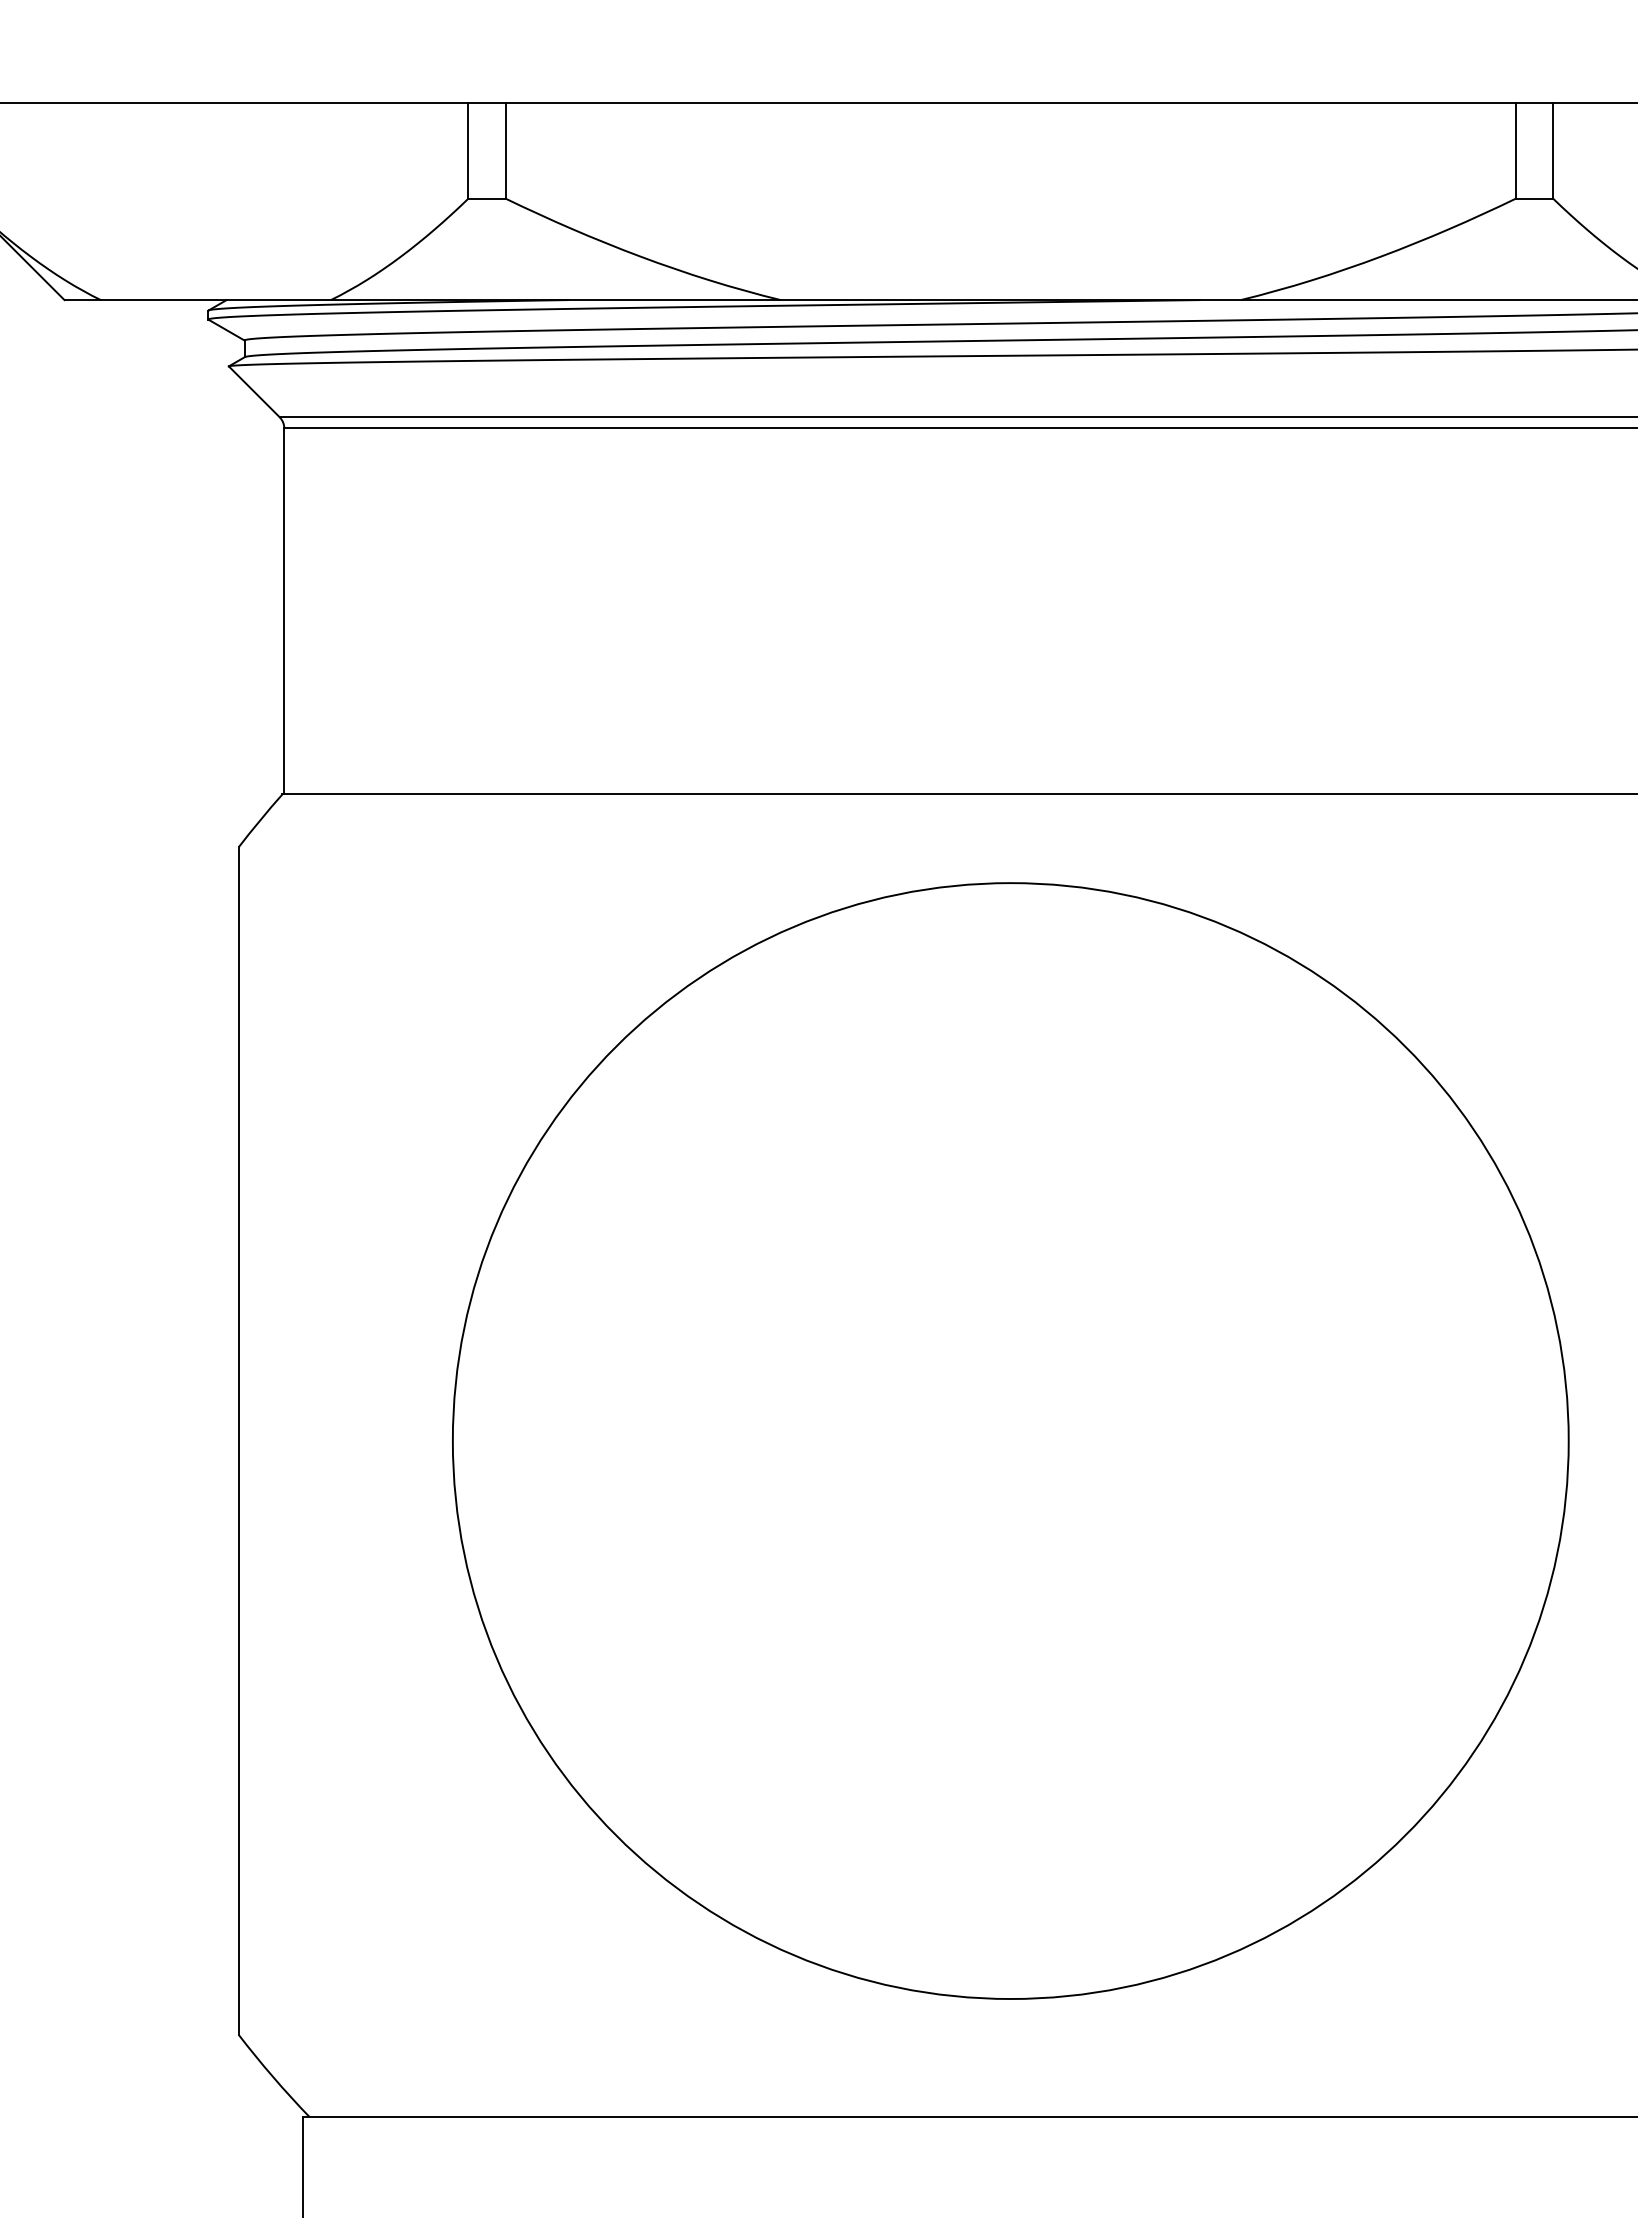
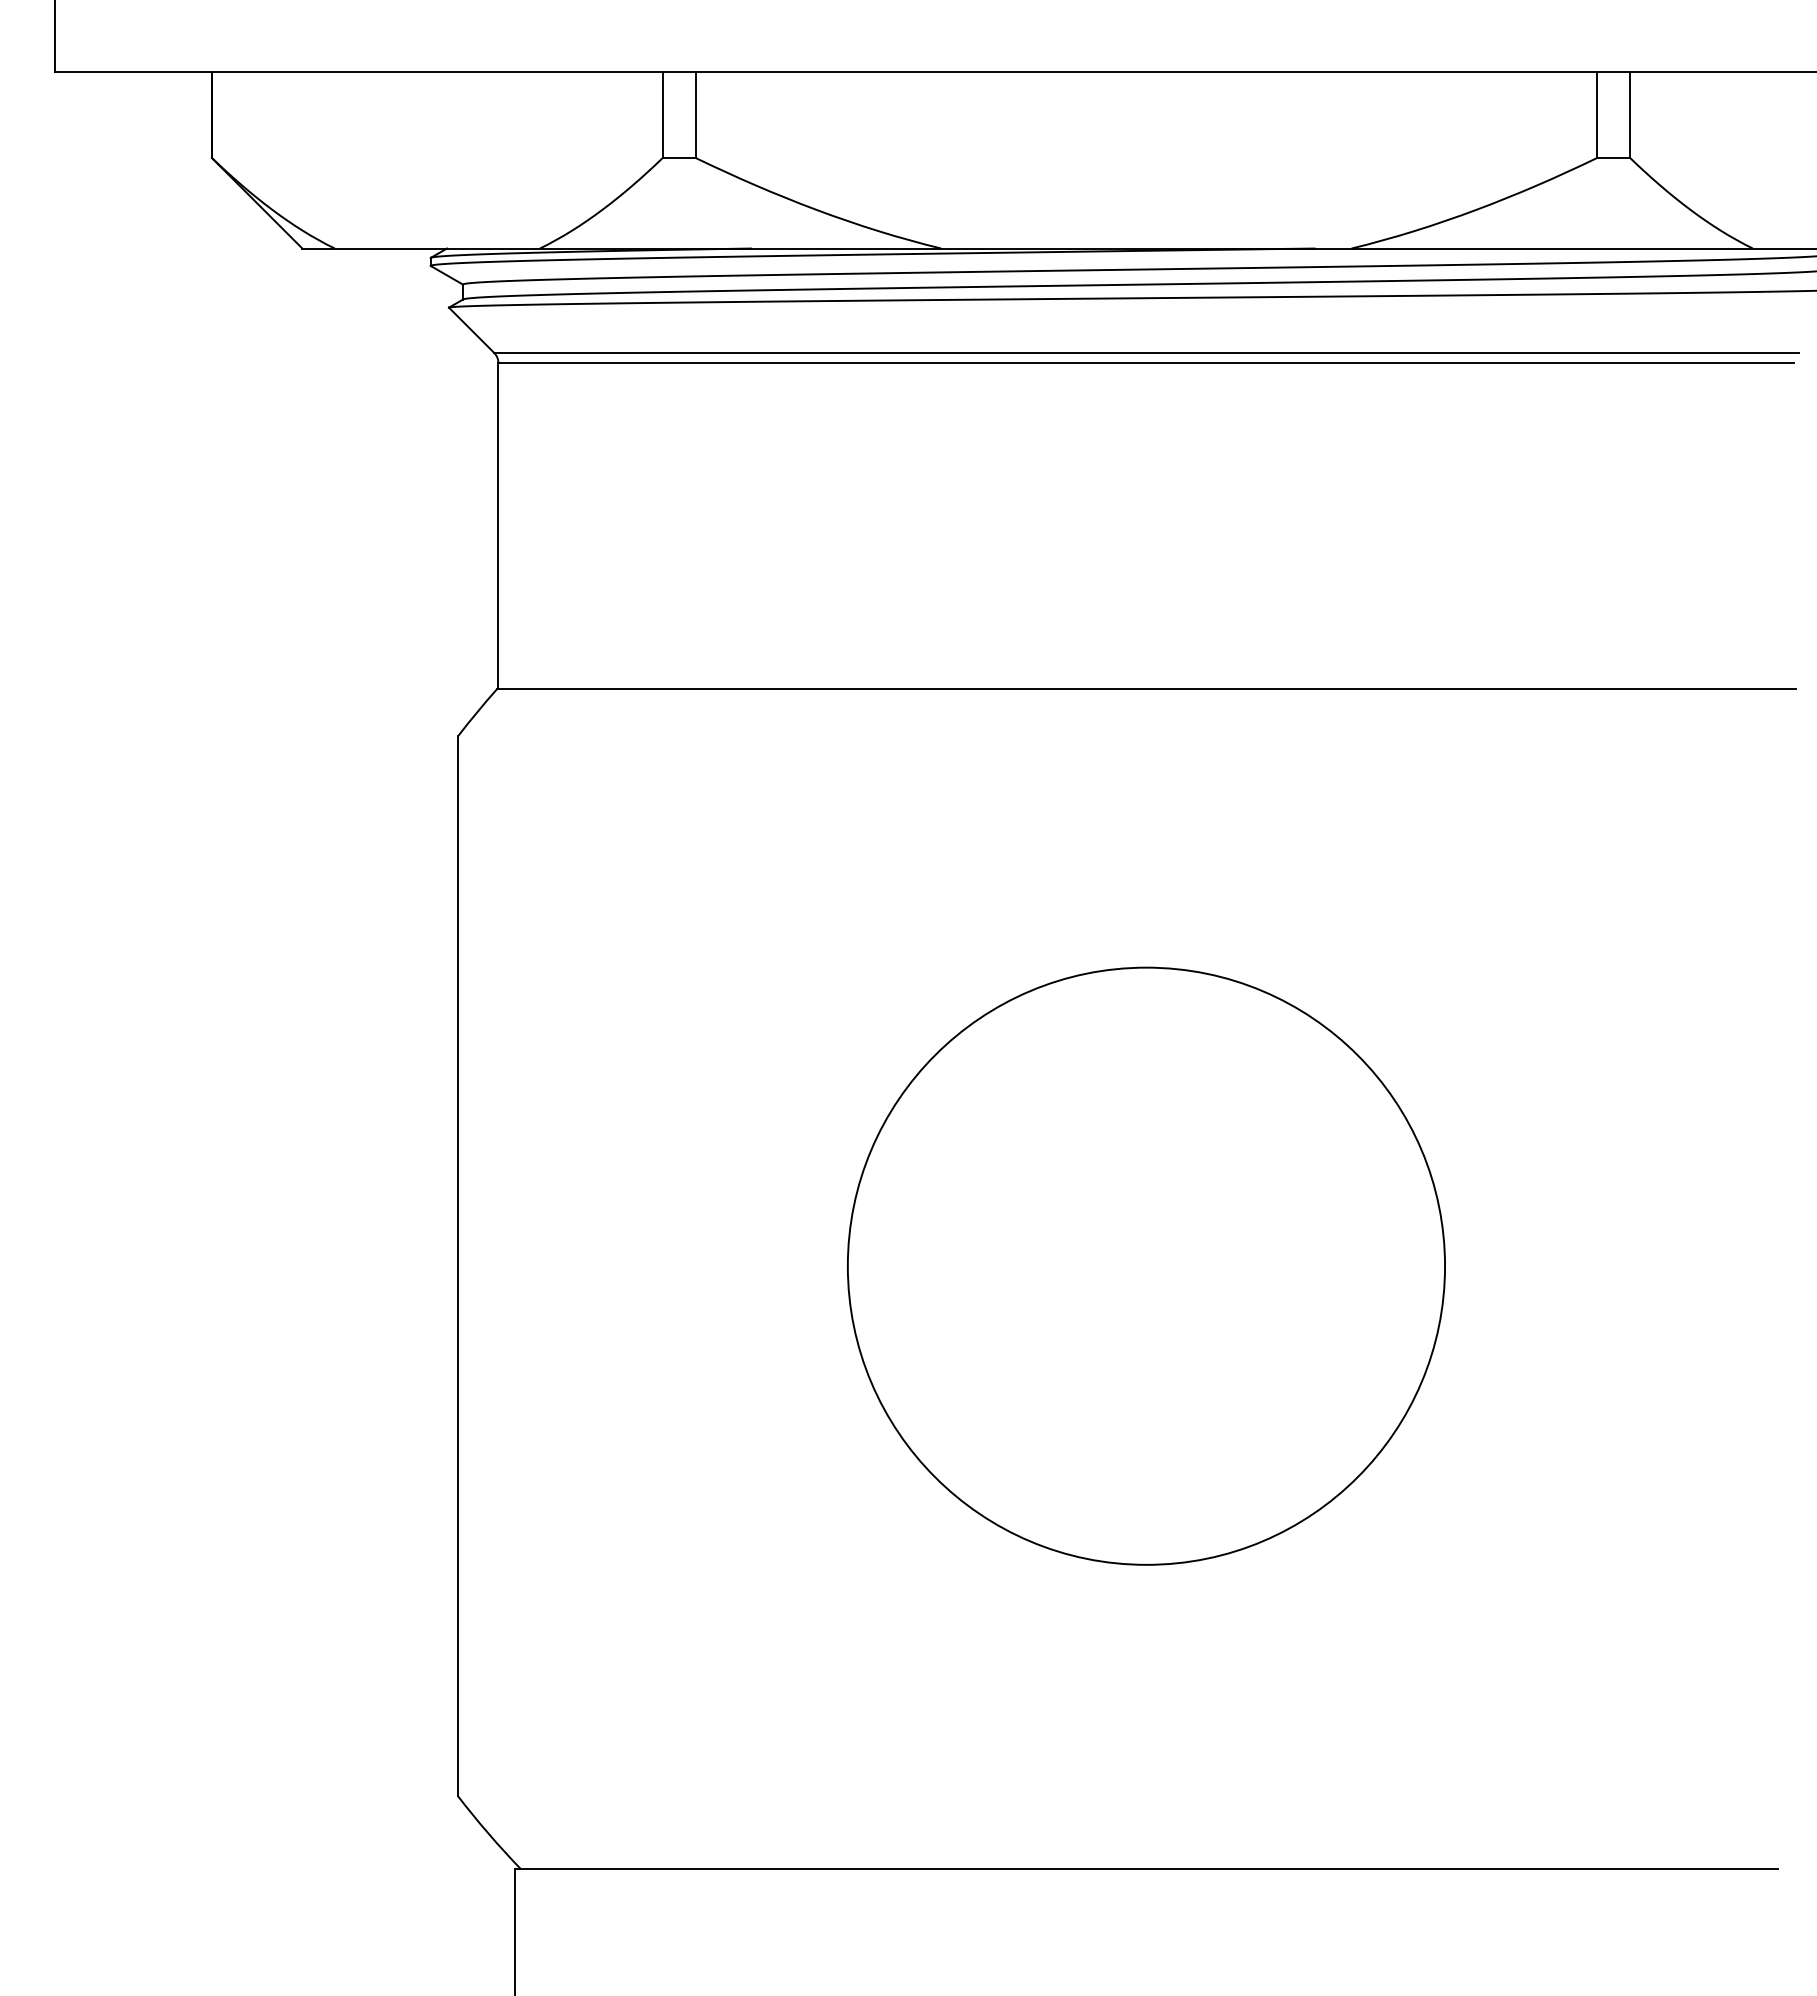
circle: (1010, 1440) -> (1146, 1265), size x0.6

